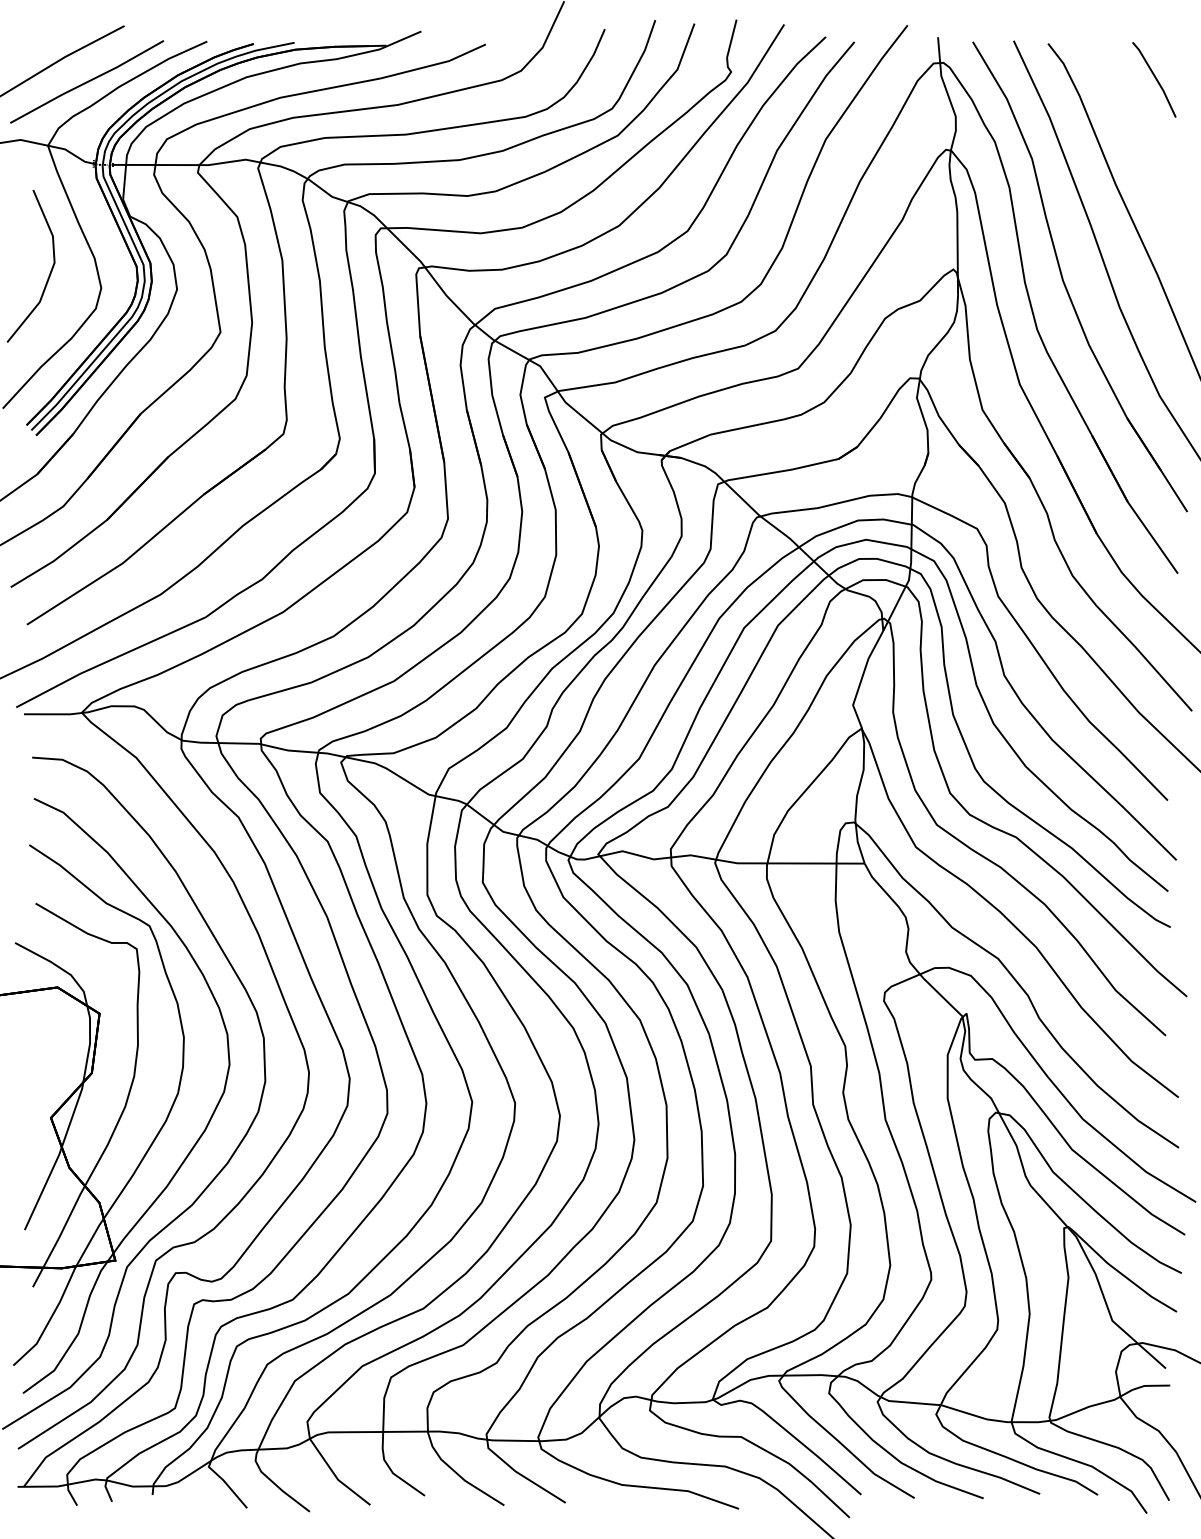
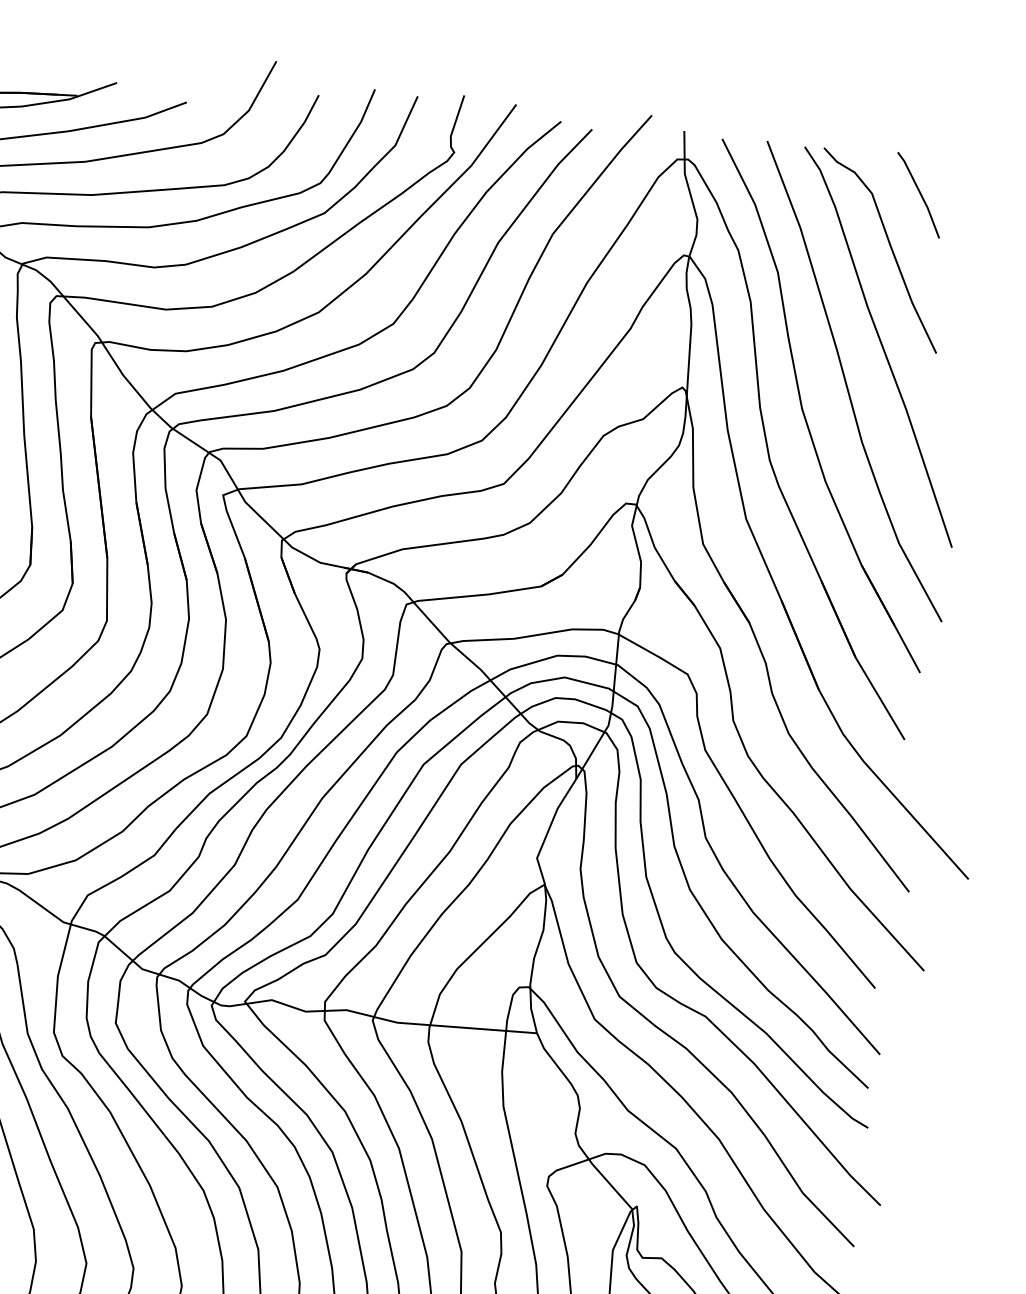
curve: (1131, 128) -> (889, 246), added

